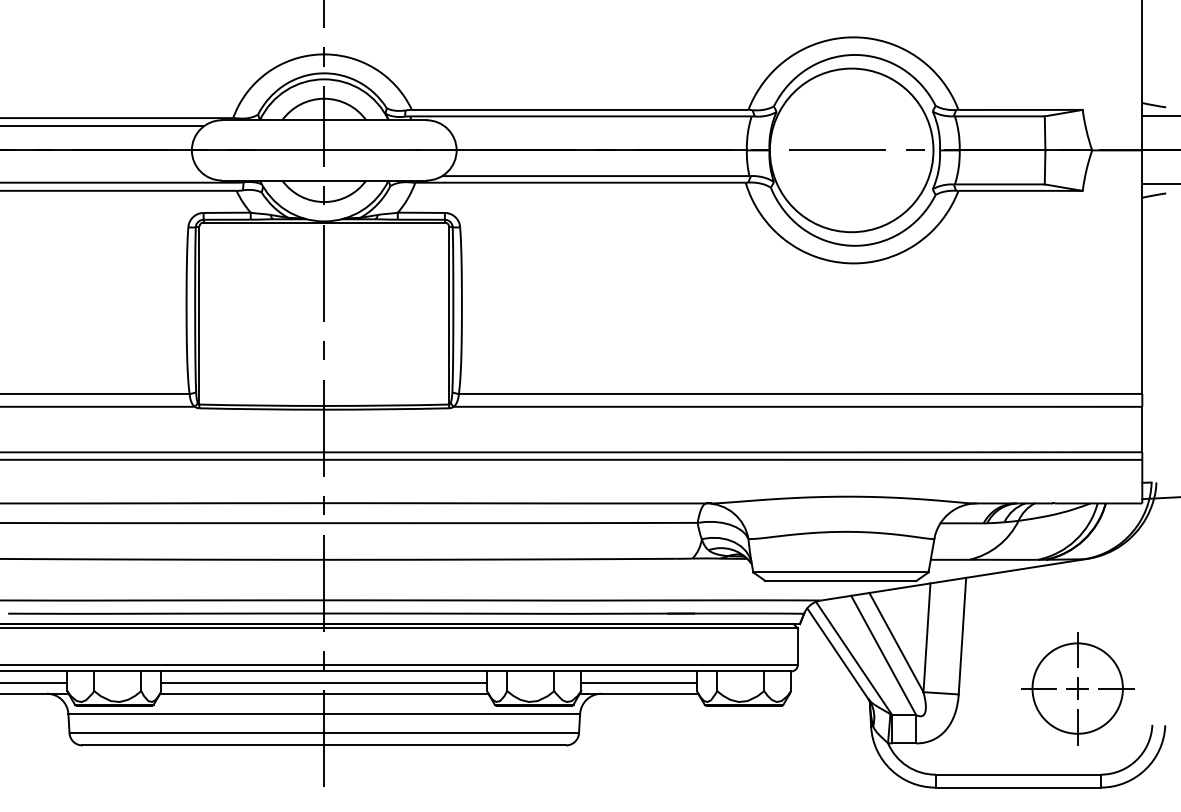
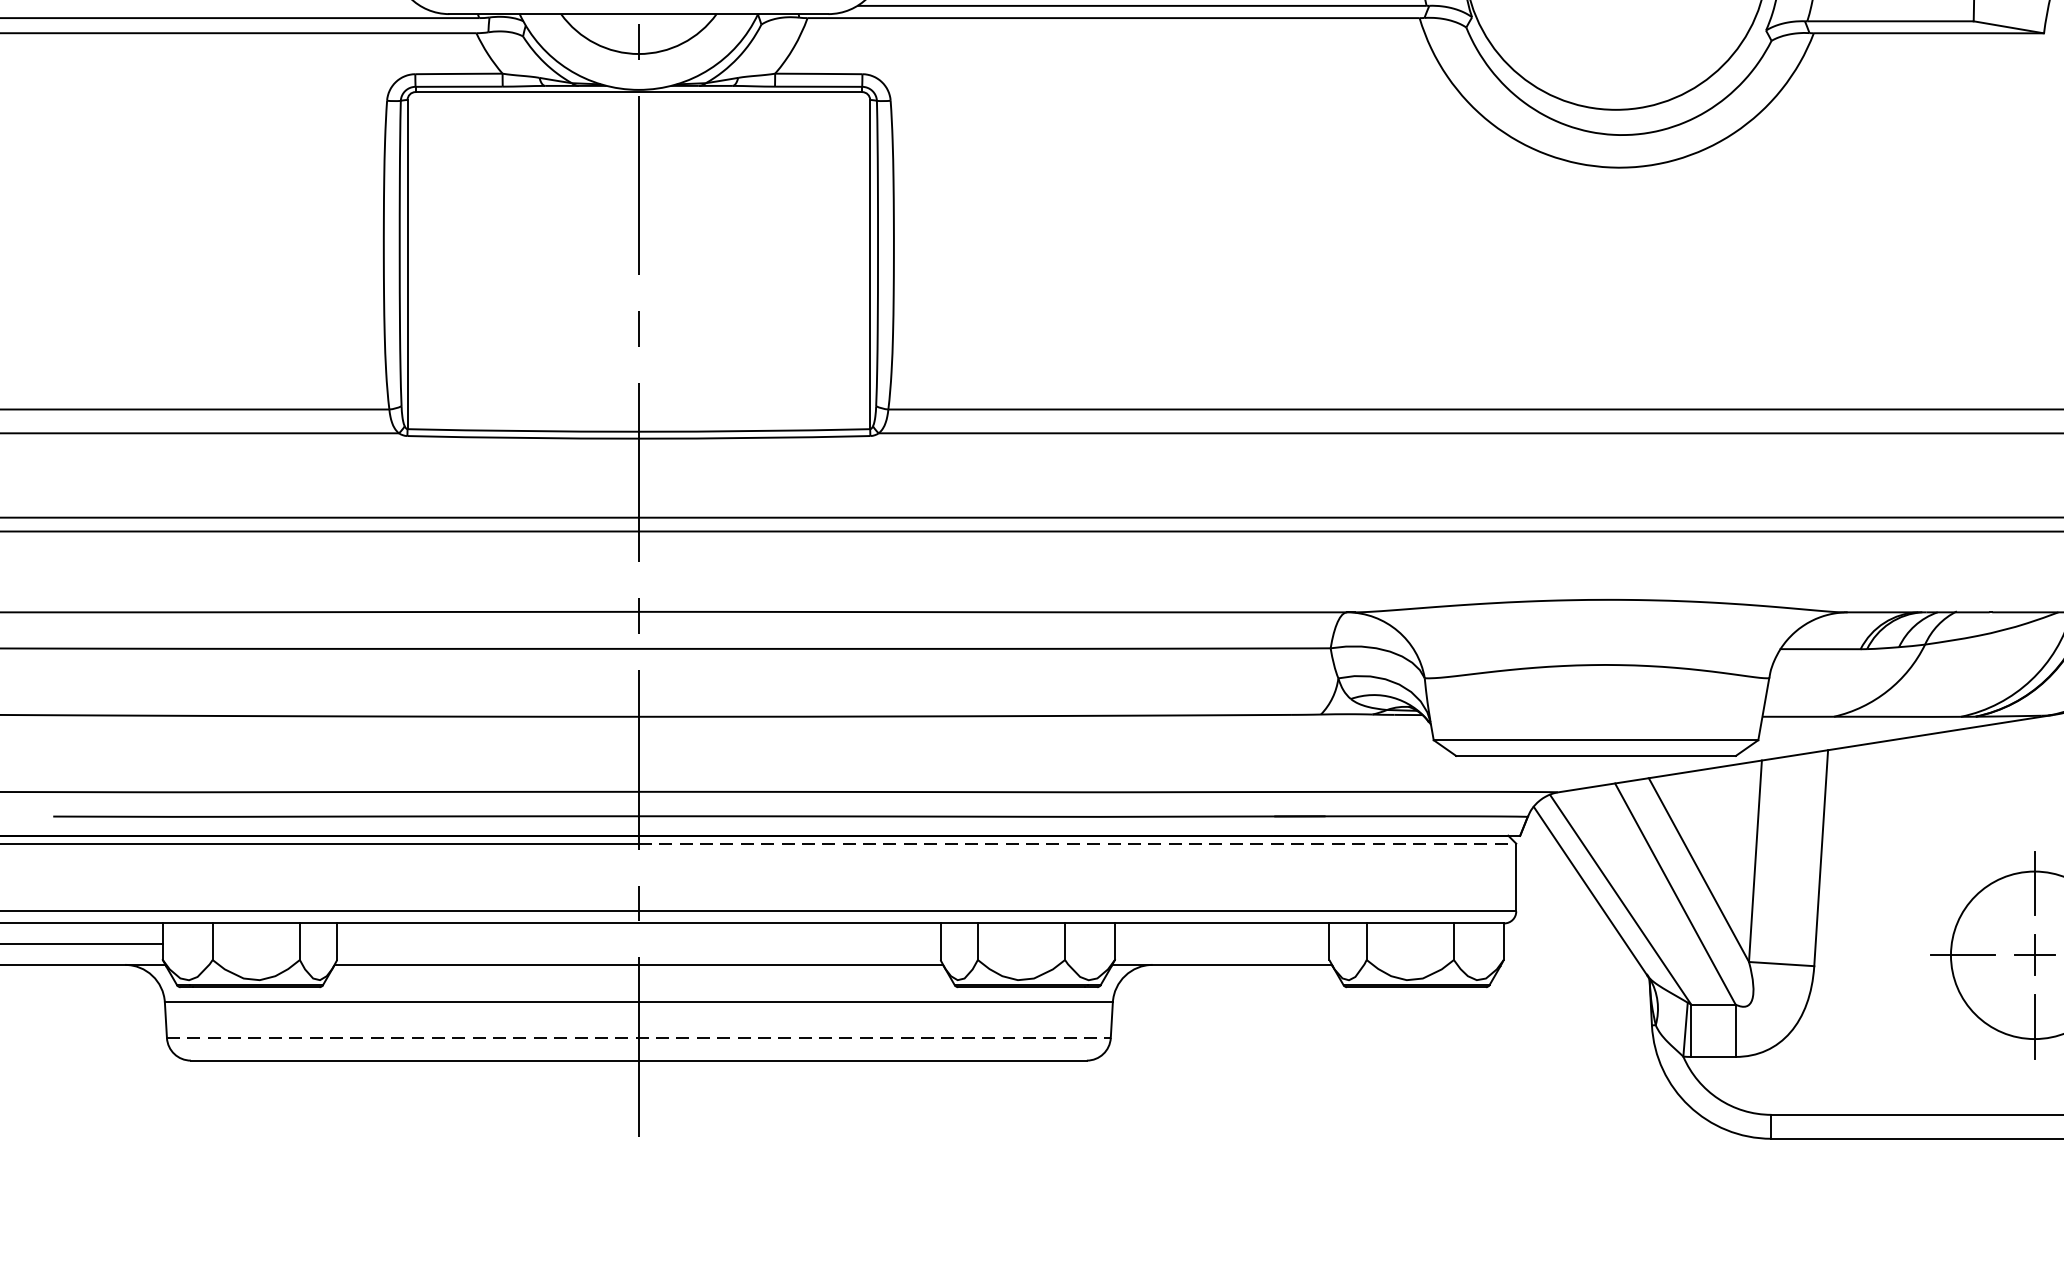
line: (561, 628) -> (1078, 844), solid -> dashed
line: (324, 682) -> (639, 944), removed
line: (638, 682) -> (1221, 944), removed
line: (324, 733) -> (639, 1038), solid -> dashed

